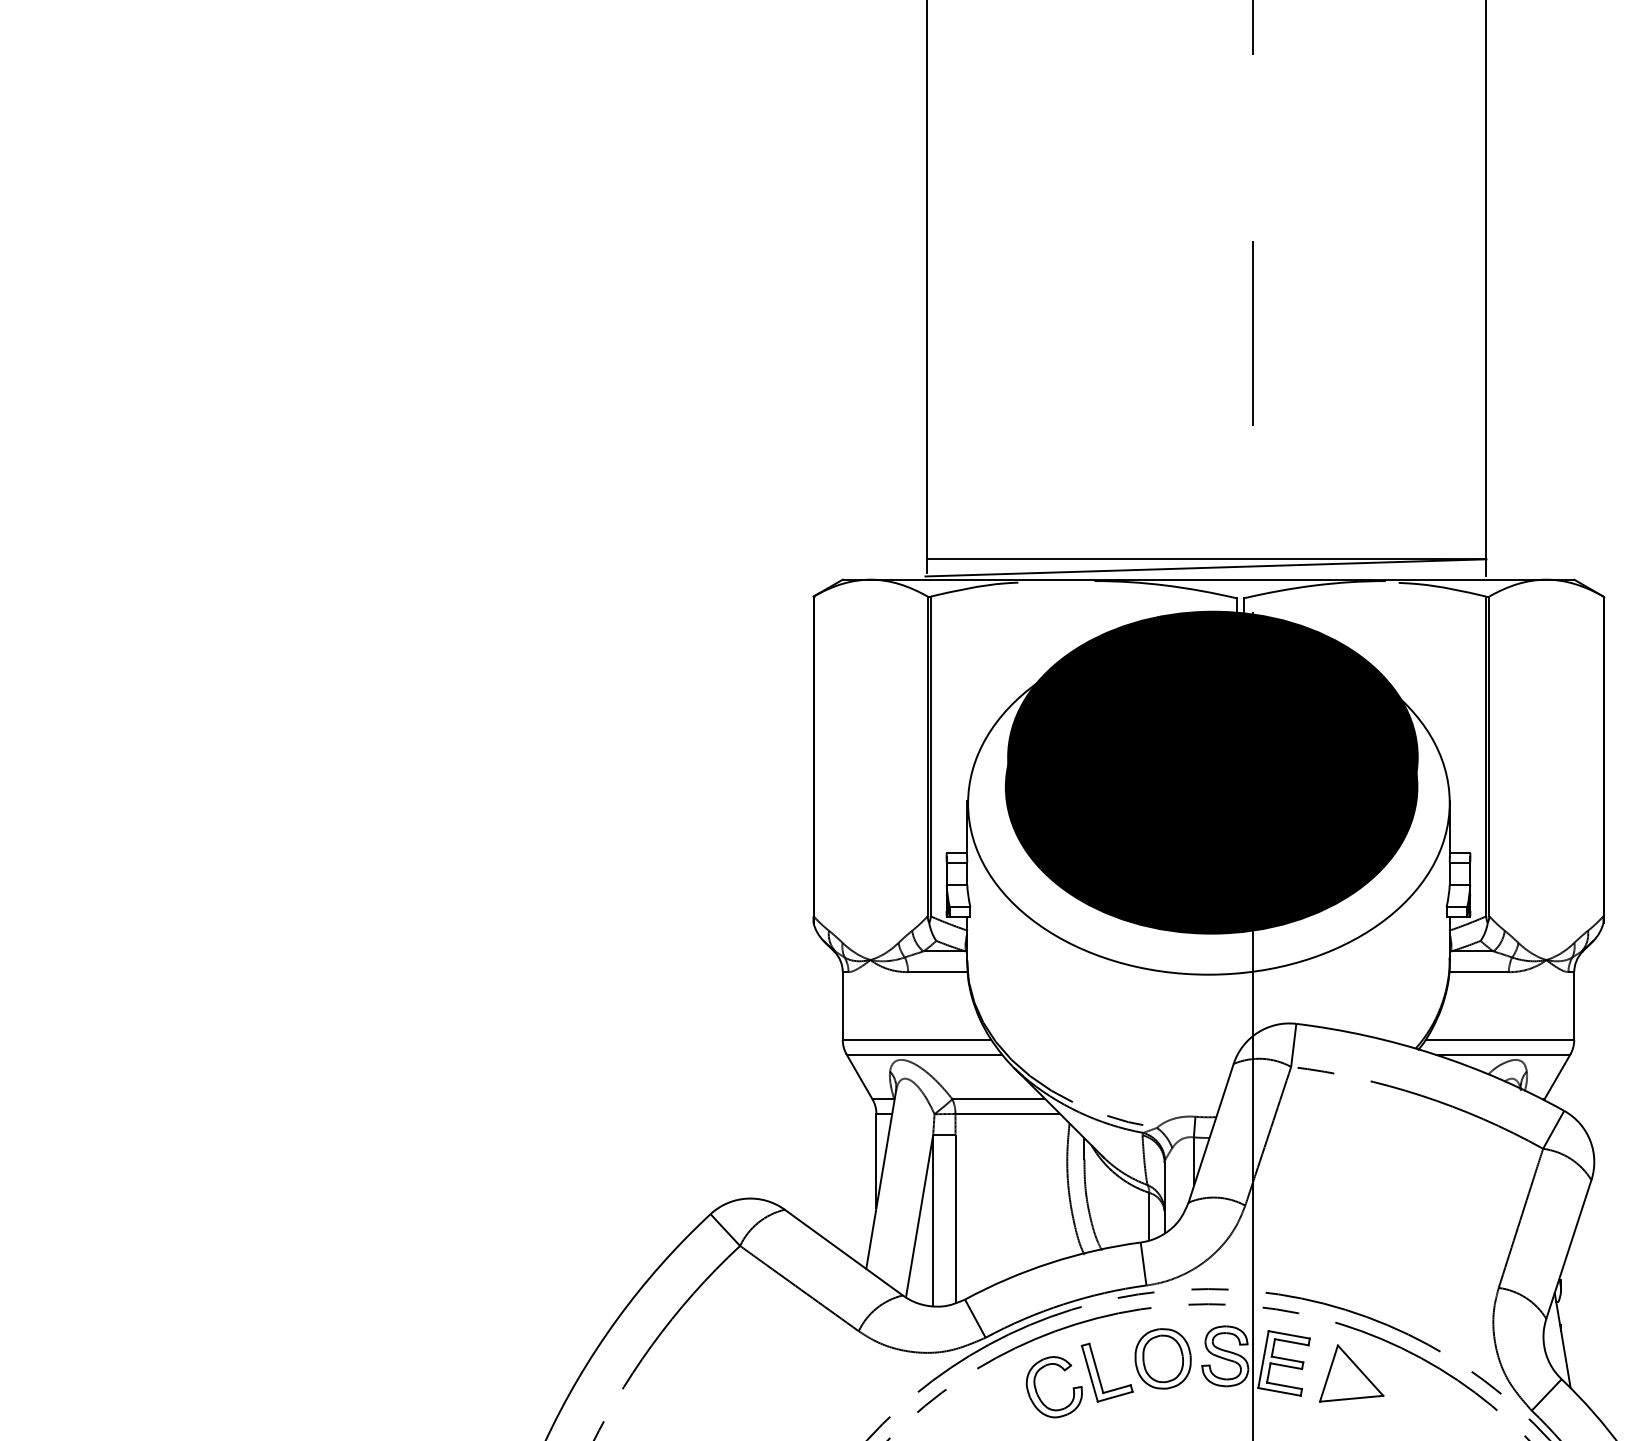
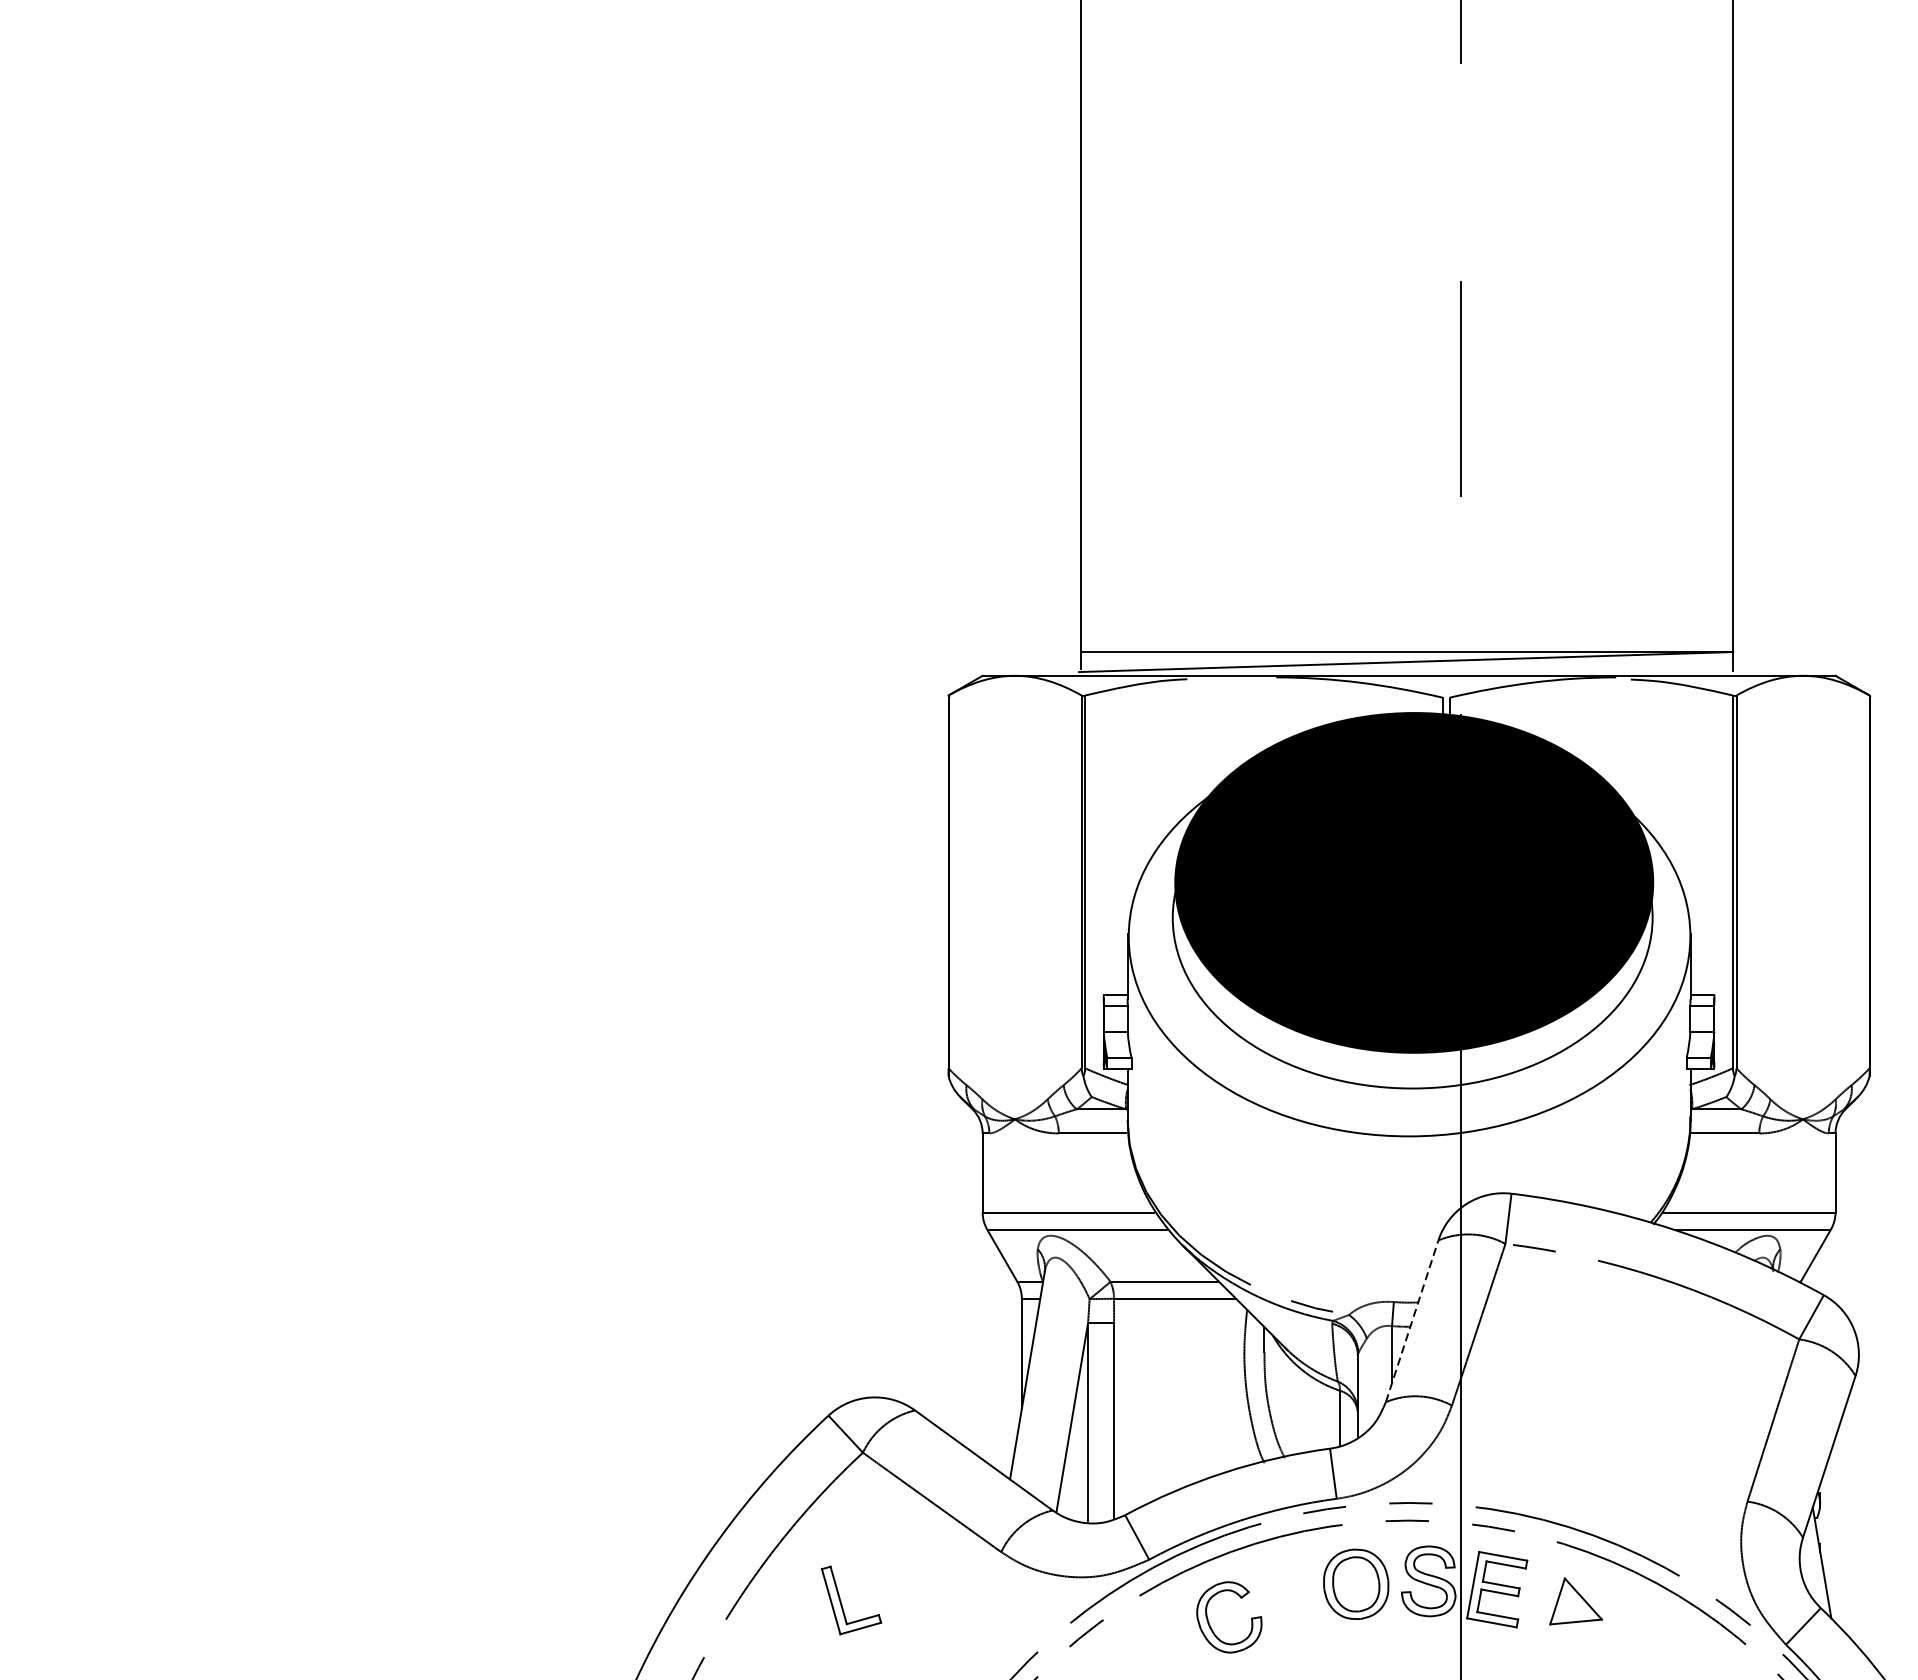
fill: (1211, 786) -> (1412, 916), removed
line: (1211, 1133) -> (1412, 1321), solid -> dashed
part: (1351, 1373) -> (1575, 1601), size x0.7
part: (1099, 1375) -> (842, 1603), moved

